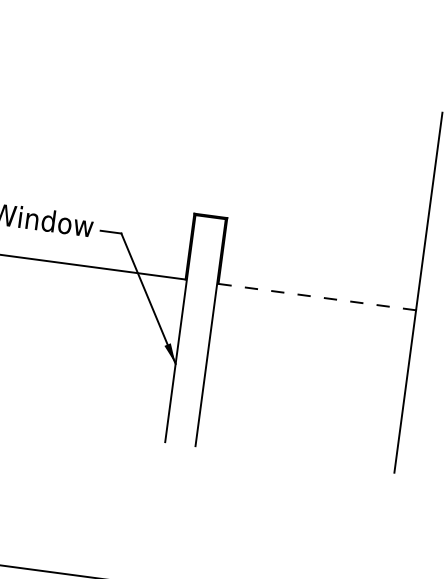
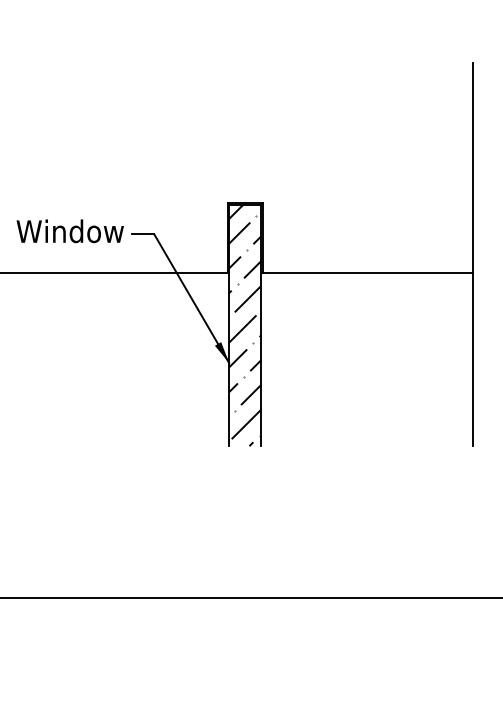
line: (317, 297) -> (367, 273), dashed -> solid
hatch: (195, 330) -> (245, 325), added

